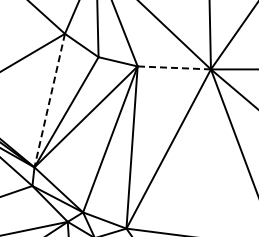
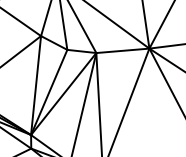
line: (174, 67) -> (122, 50), dashed -> solid
line: (49, 101) -> (35, 86), dashed -> solid

